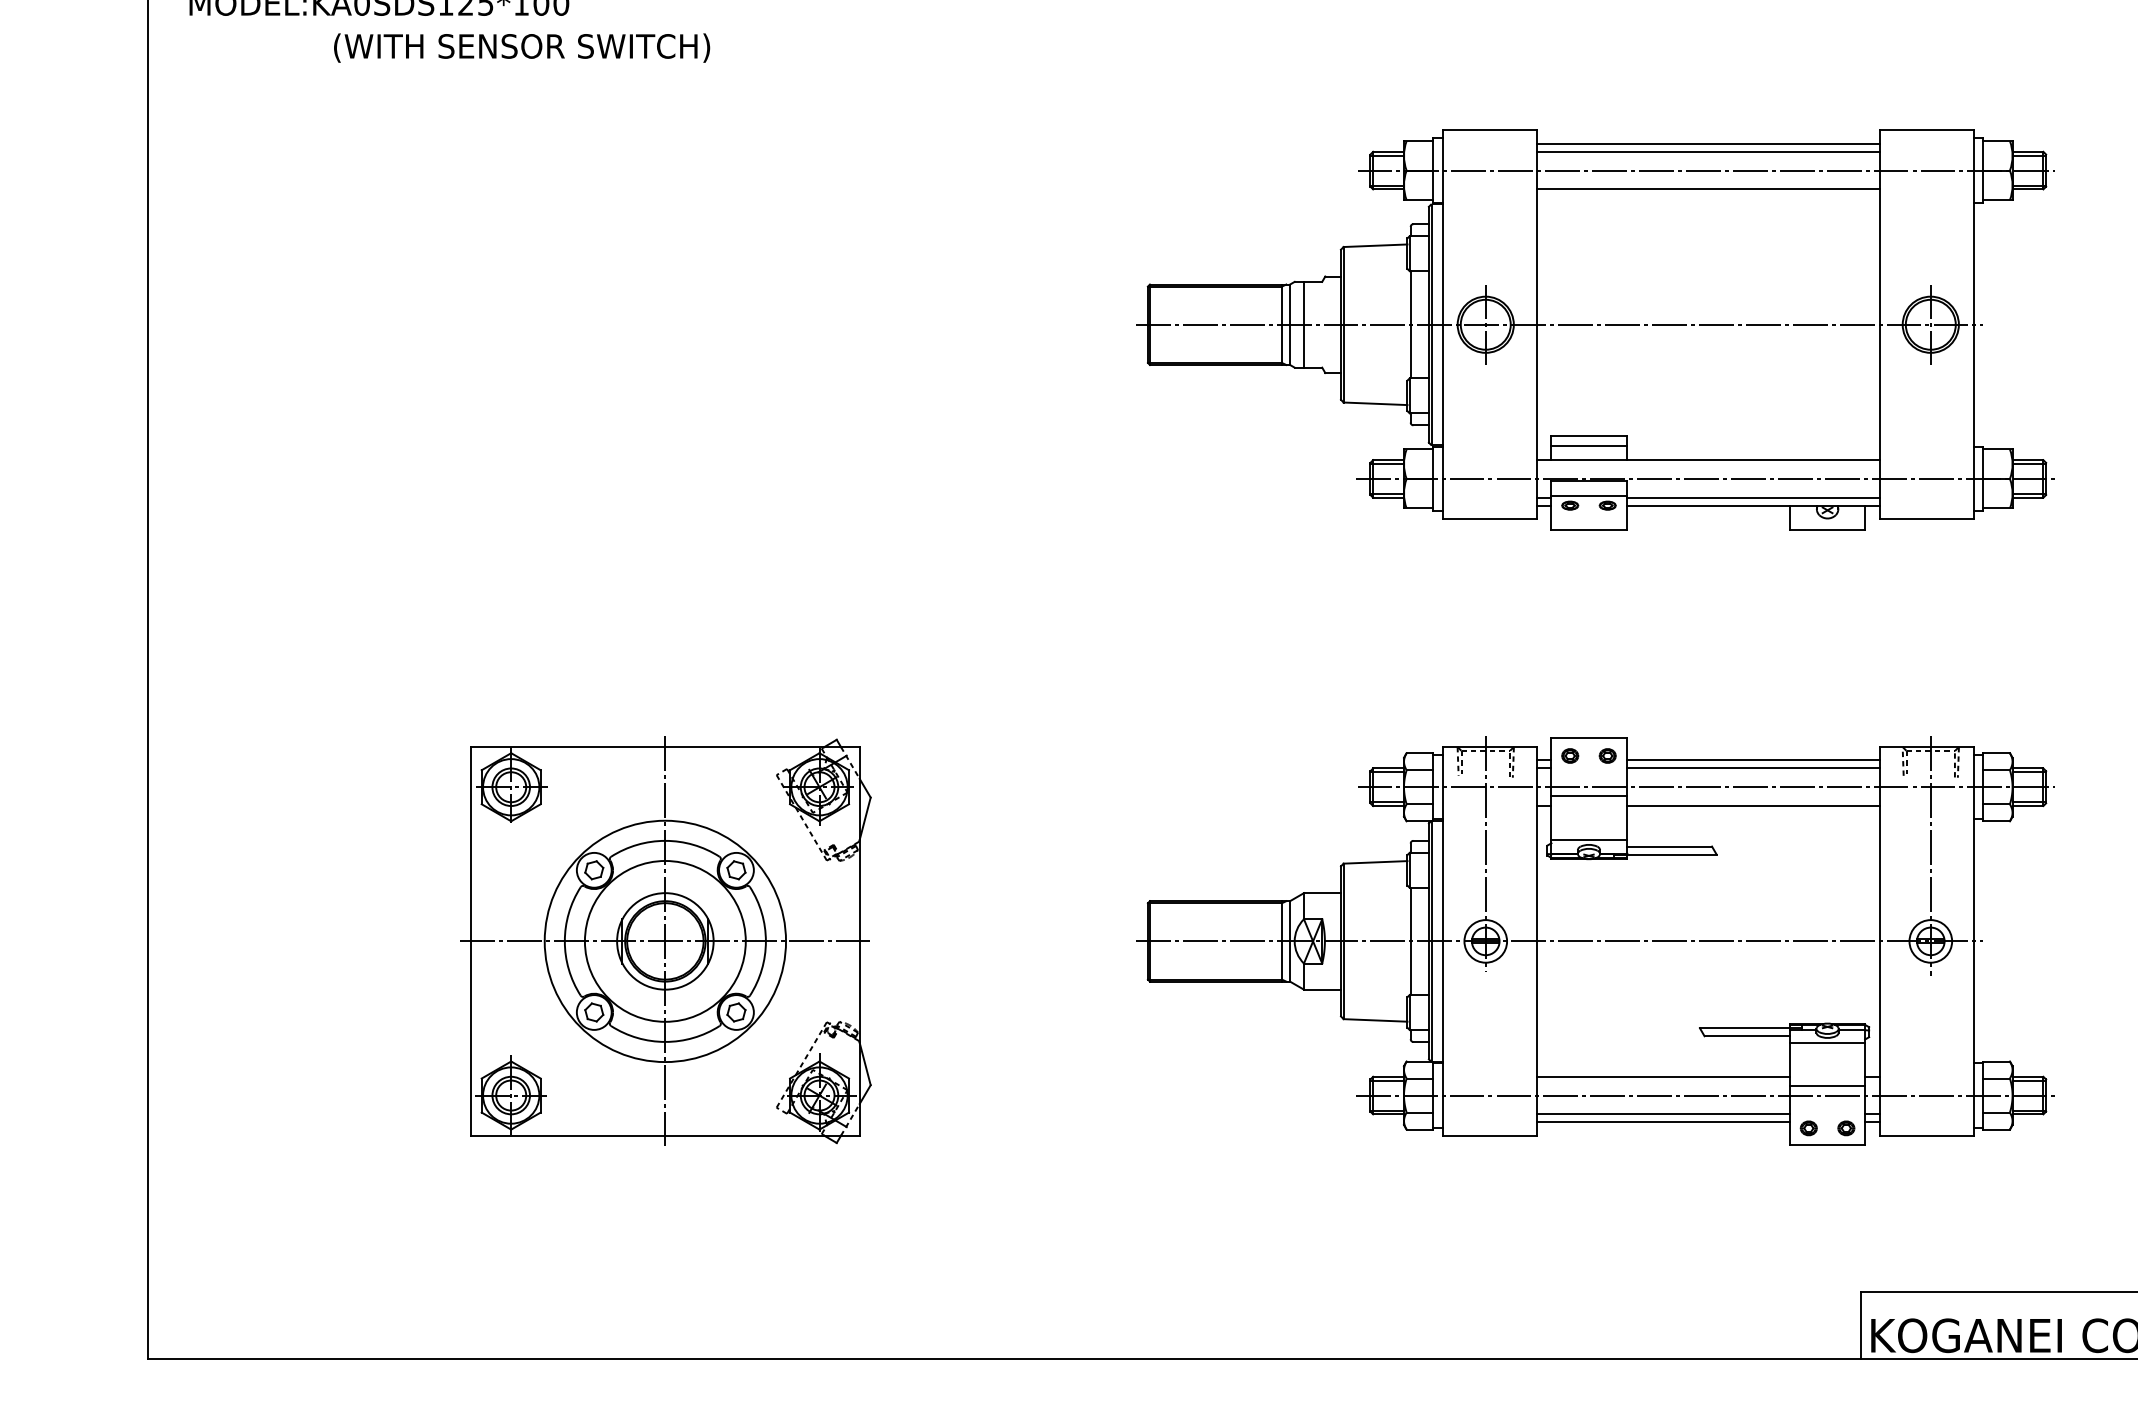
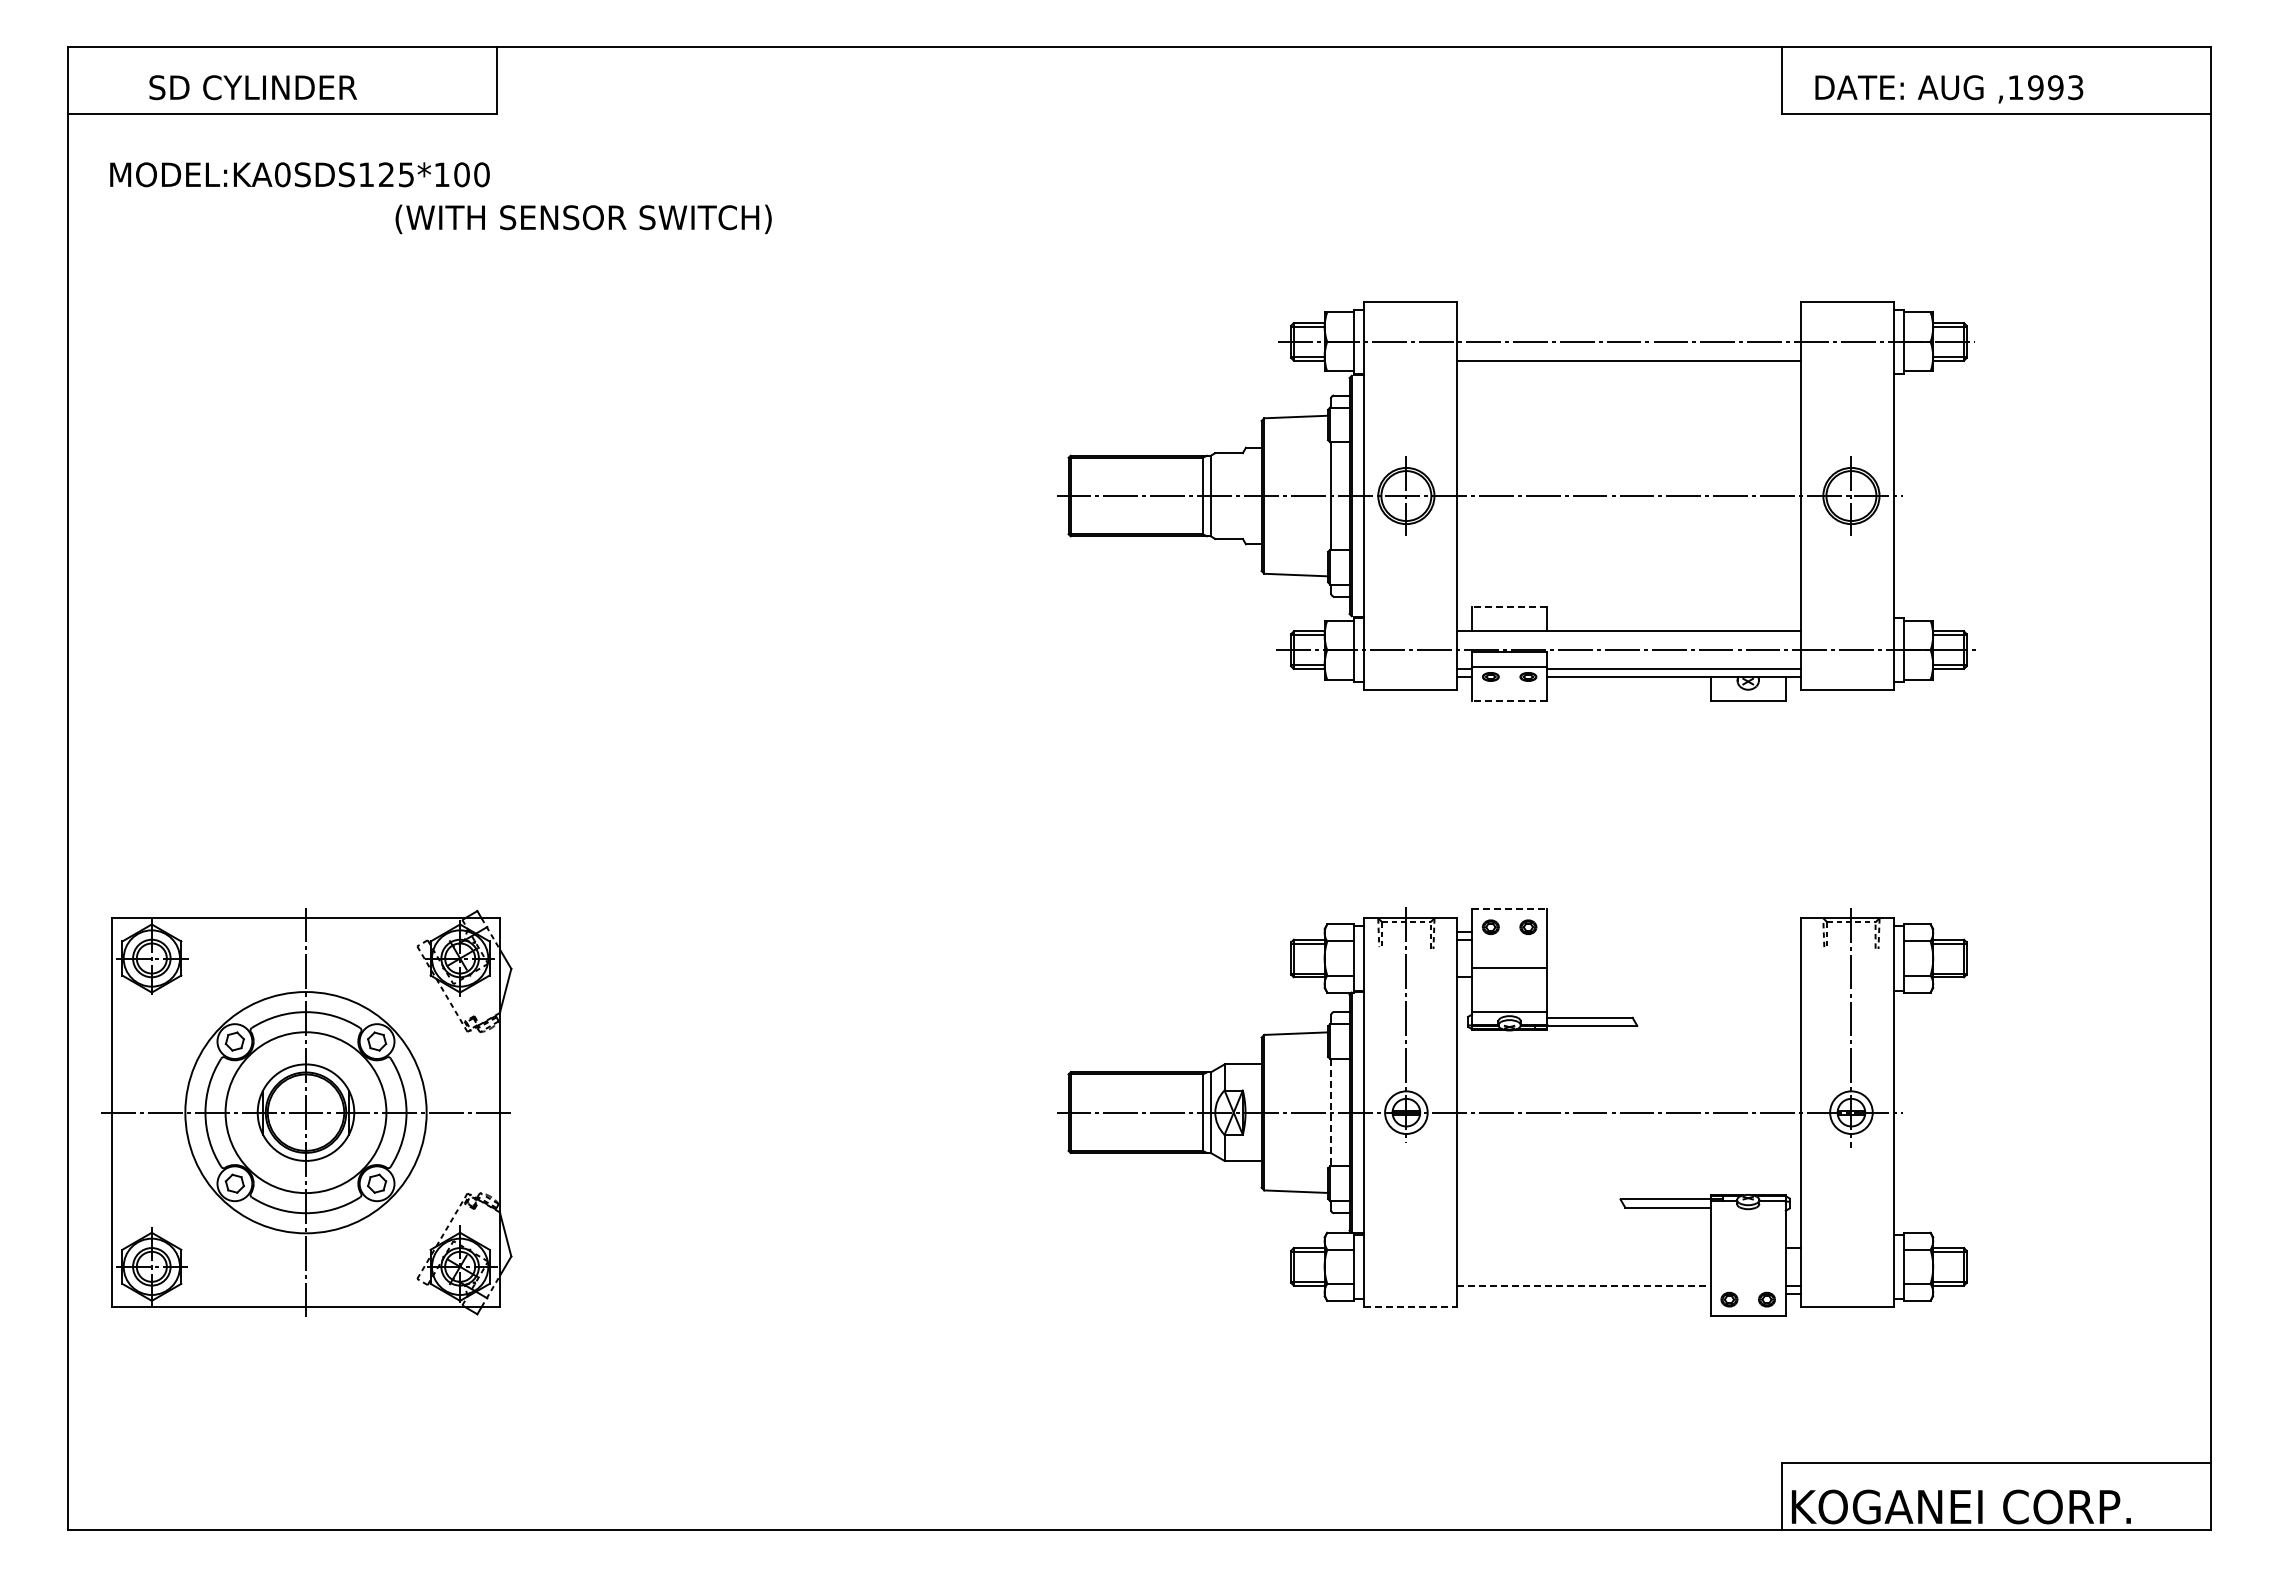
text: (521, 48) -> (583, 219), moved
line: (1707, 144) -> (1628, 315), removed
line: (1707, 152) -> (1628, 323), removed
line: (1303, 324) -> (1224, 495), removed
line: (1588, 436) -> (1509, 607), solid -> dashed
line: (1588, 446) -> (1509, 617), removed
line: (1588, 530) -> (1509, 701), solid -> dashed
line: (1588, 738) -> (1509, 909), solid -> dashed
line: (1752, 760) -> (1673, 931), removed
line: (1752, 768) -> (1673, 939), removed
line: (1705, 787) -> (1626, 958), removed
line: (1752, 806) -> (1673, 977), removed
part: (665, 941) -> (306, 1112), moved
line: (1410, 941) -> (1331, 1112), solid -> dashed
line: (1826, 1042) -> (1747, 1213), removed
line: (1662, 1077) -> (1583, 1248), removed
line: (1826, 1086) -> (1747, 1257), removed
line: (1706, 1095) -> (1627, 1266), removed
line: (1663, 1114) -> (1584, 1285), solid -> dashed
line: (1662, 1122) -> (1583, 1293), removed
line: (1489, 1136) -> (1410, 1307), solid -> dashed

